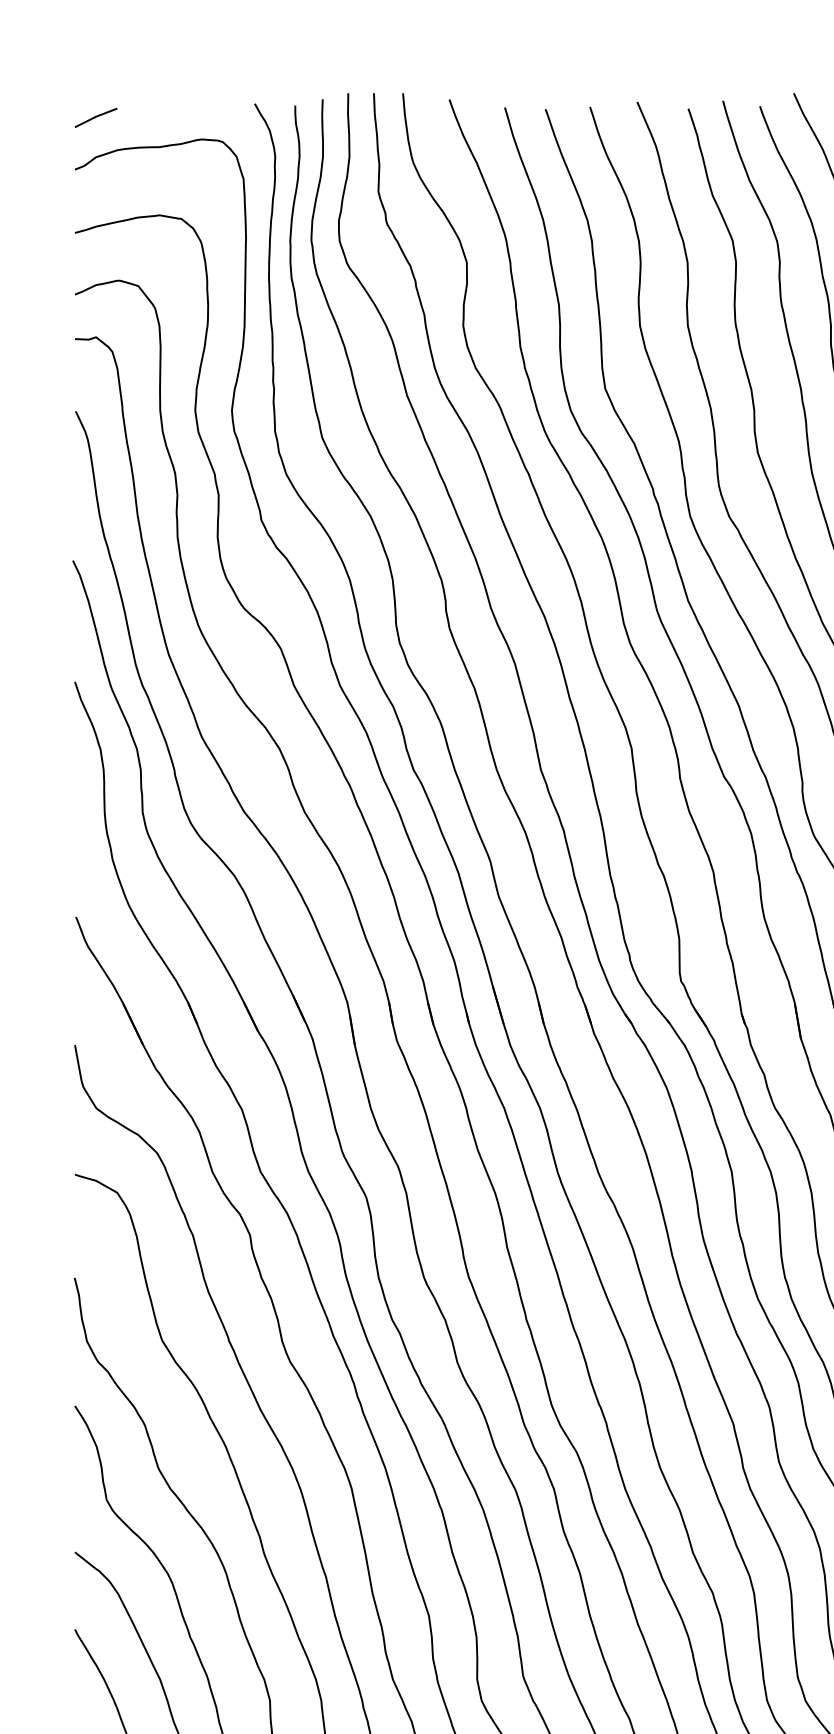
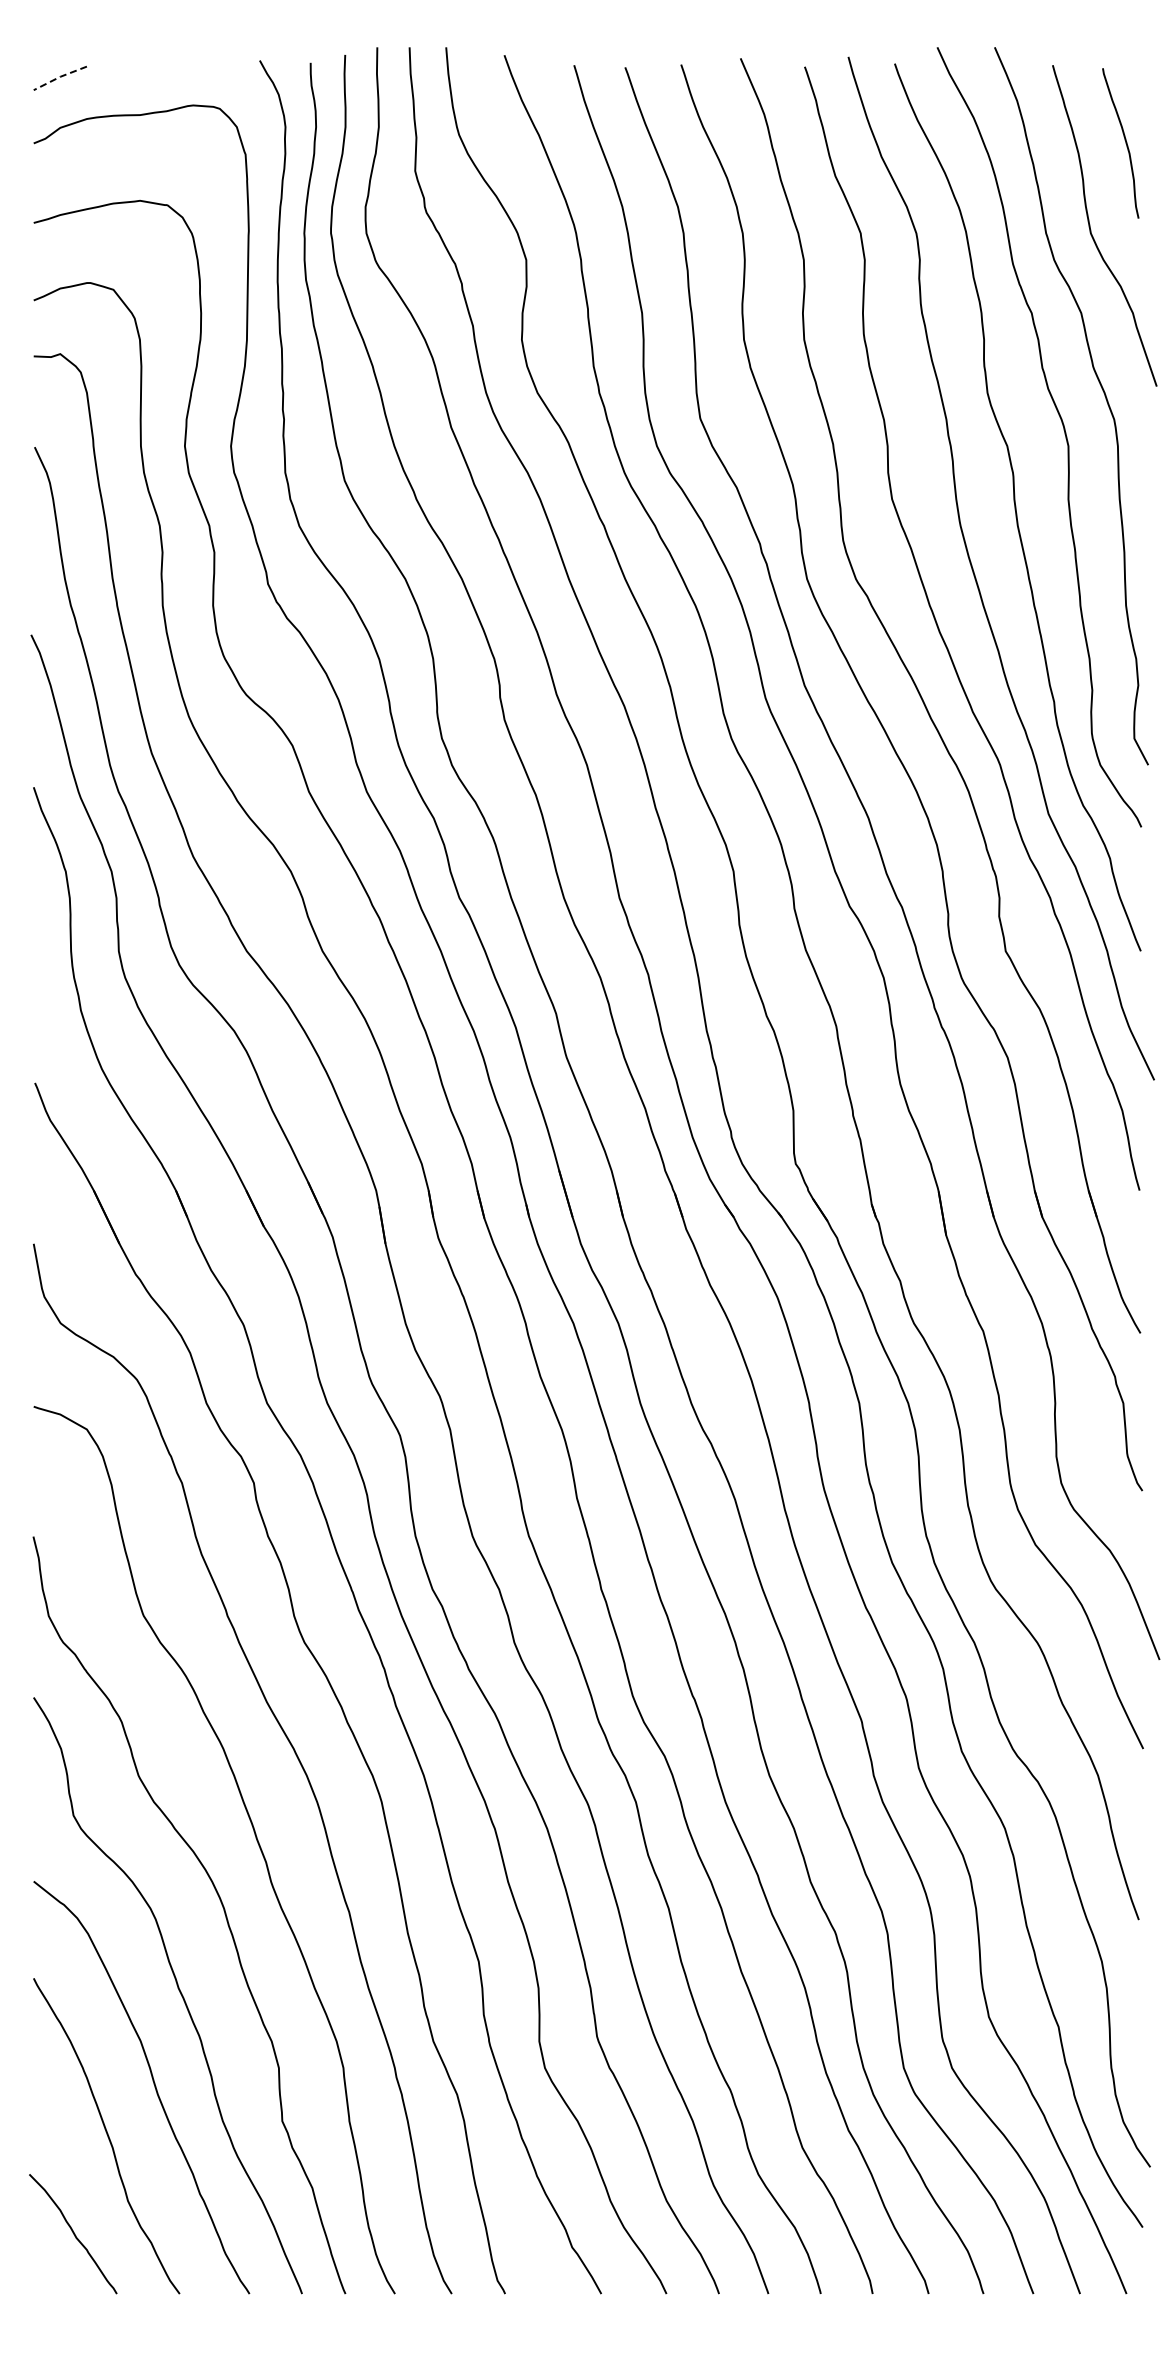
line: (96, 116) -> (60, 76), solid -> dashed

